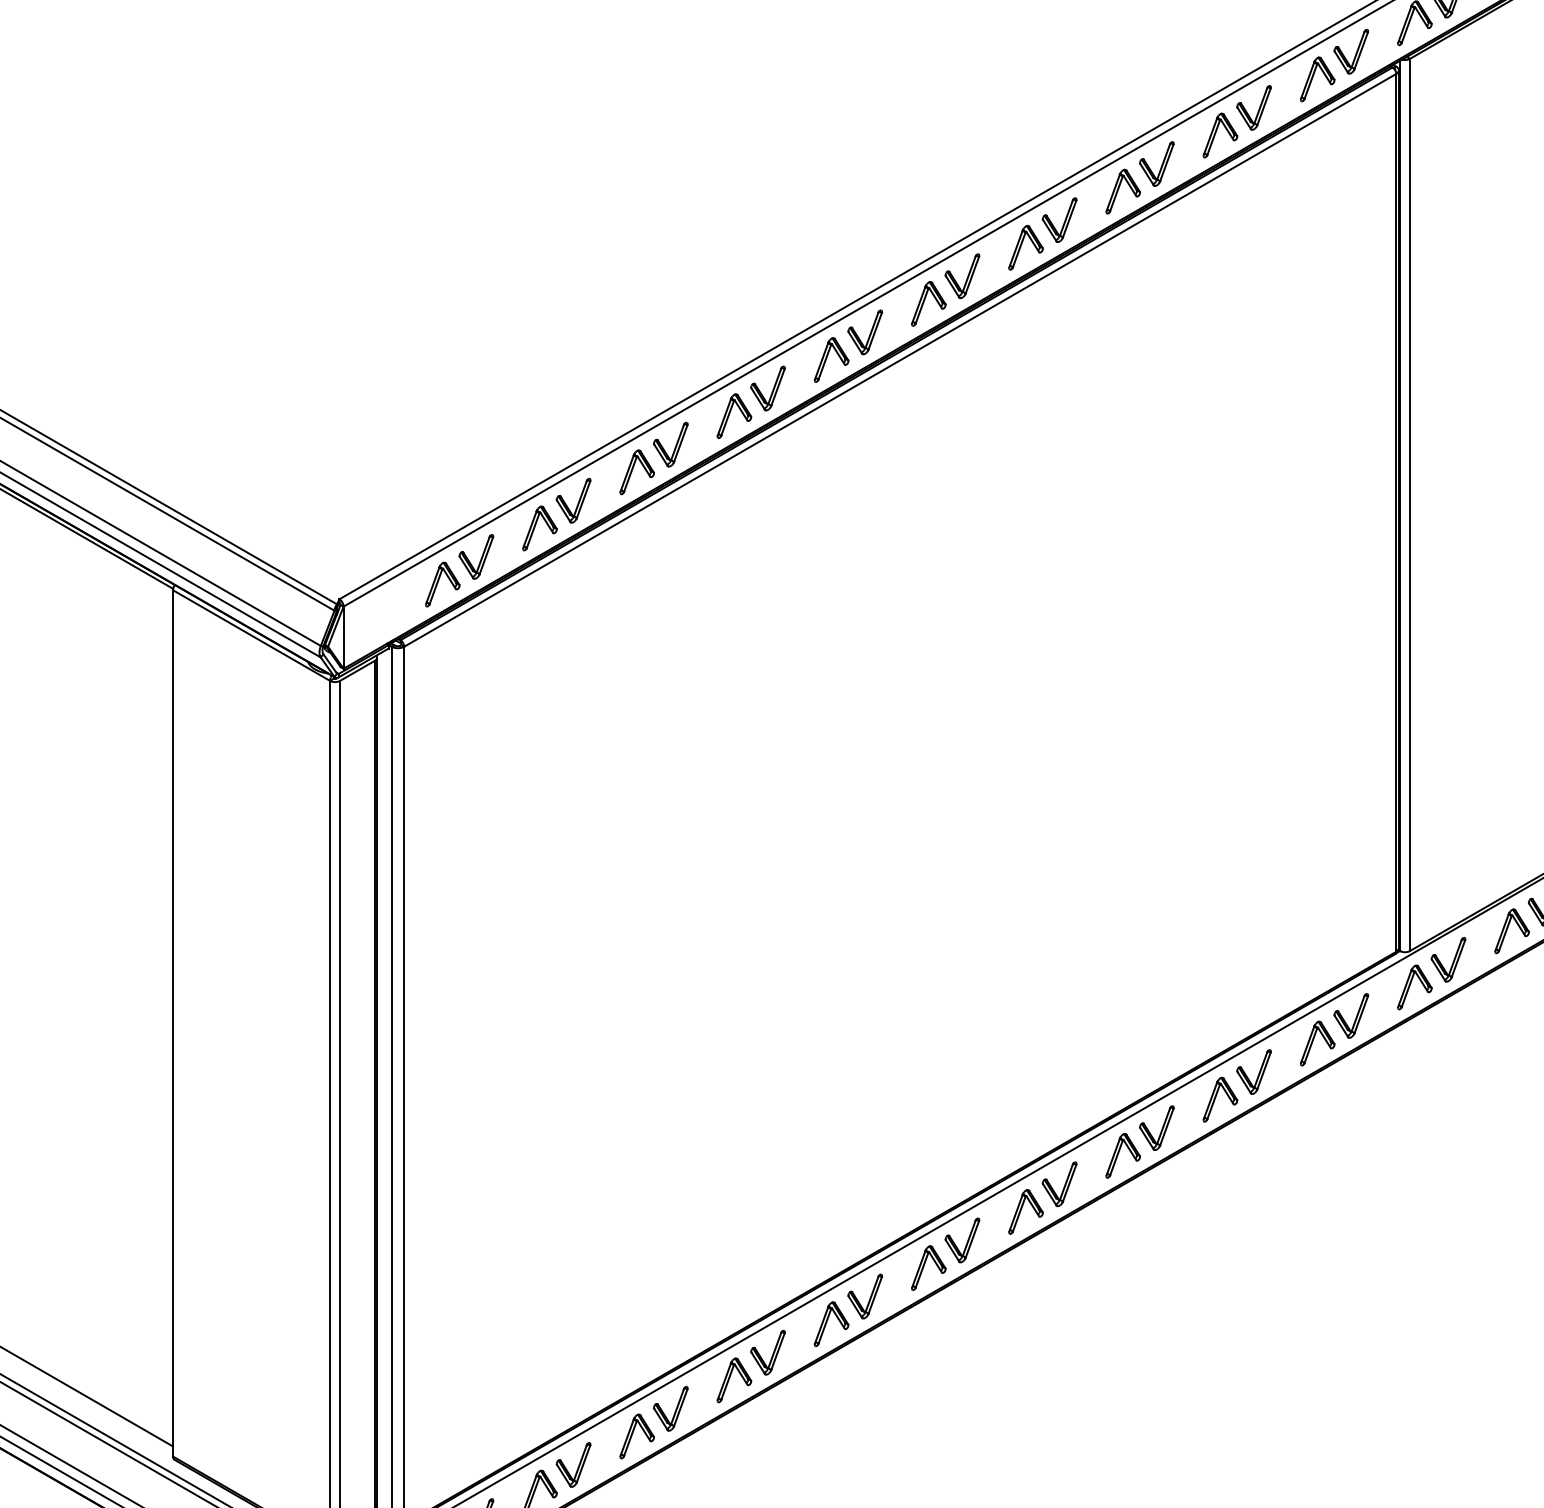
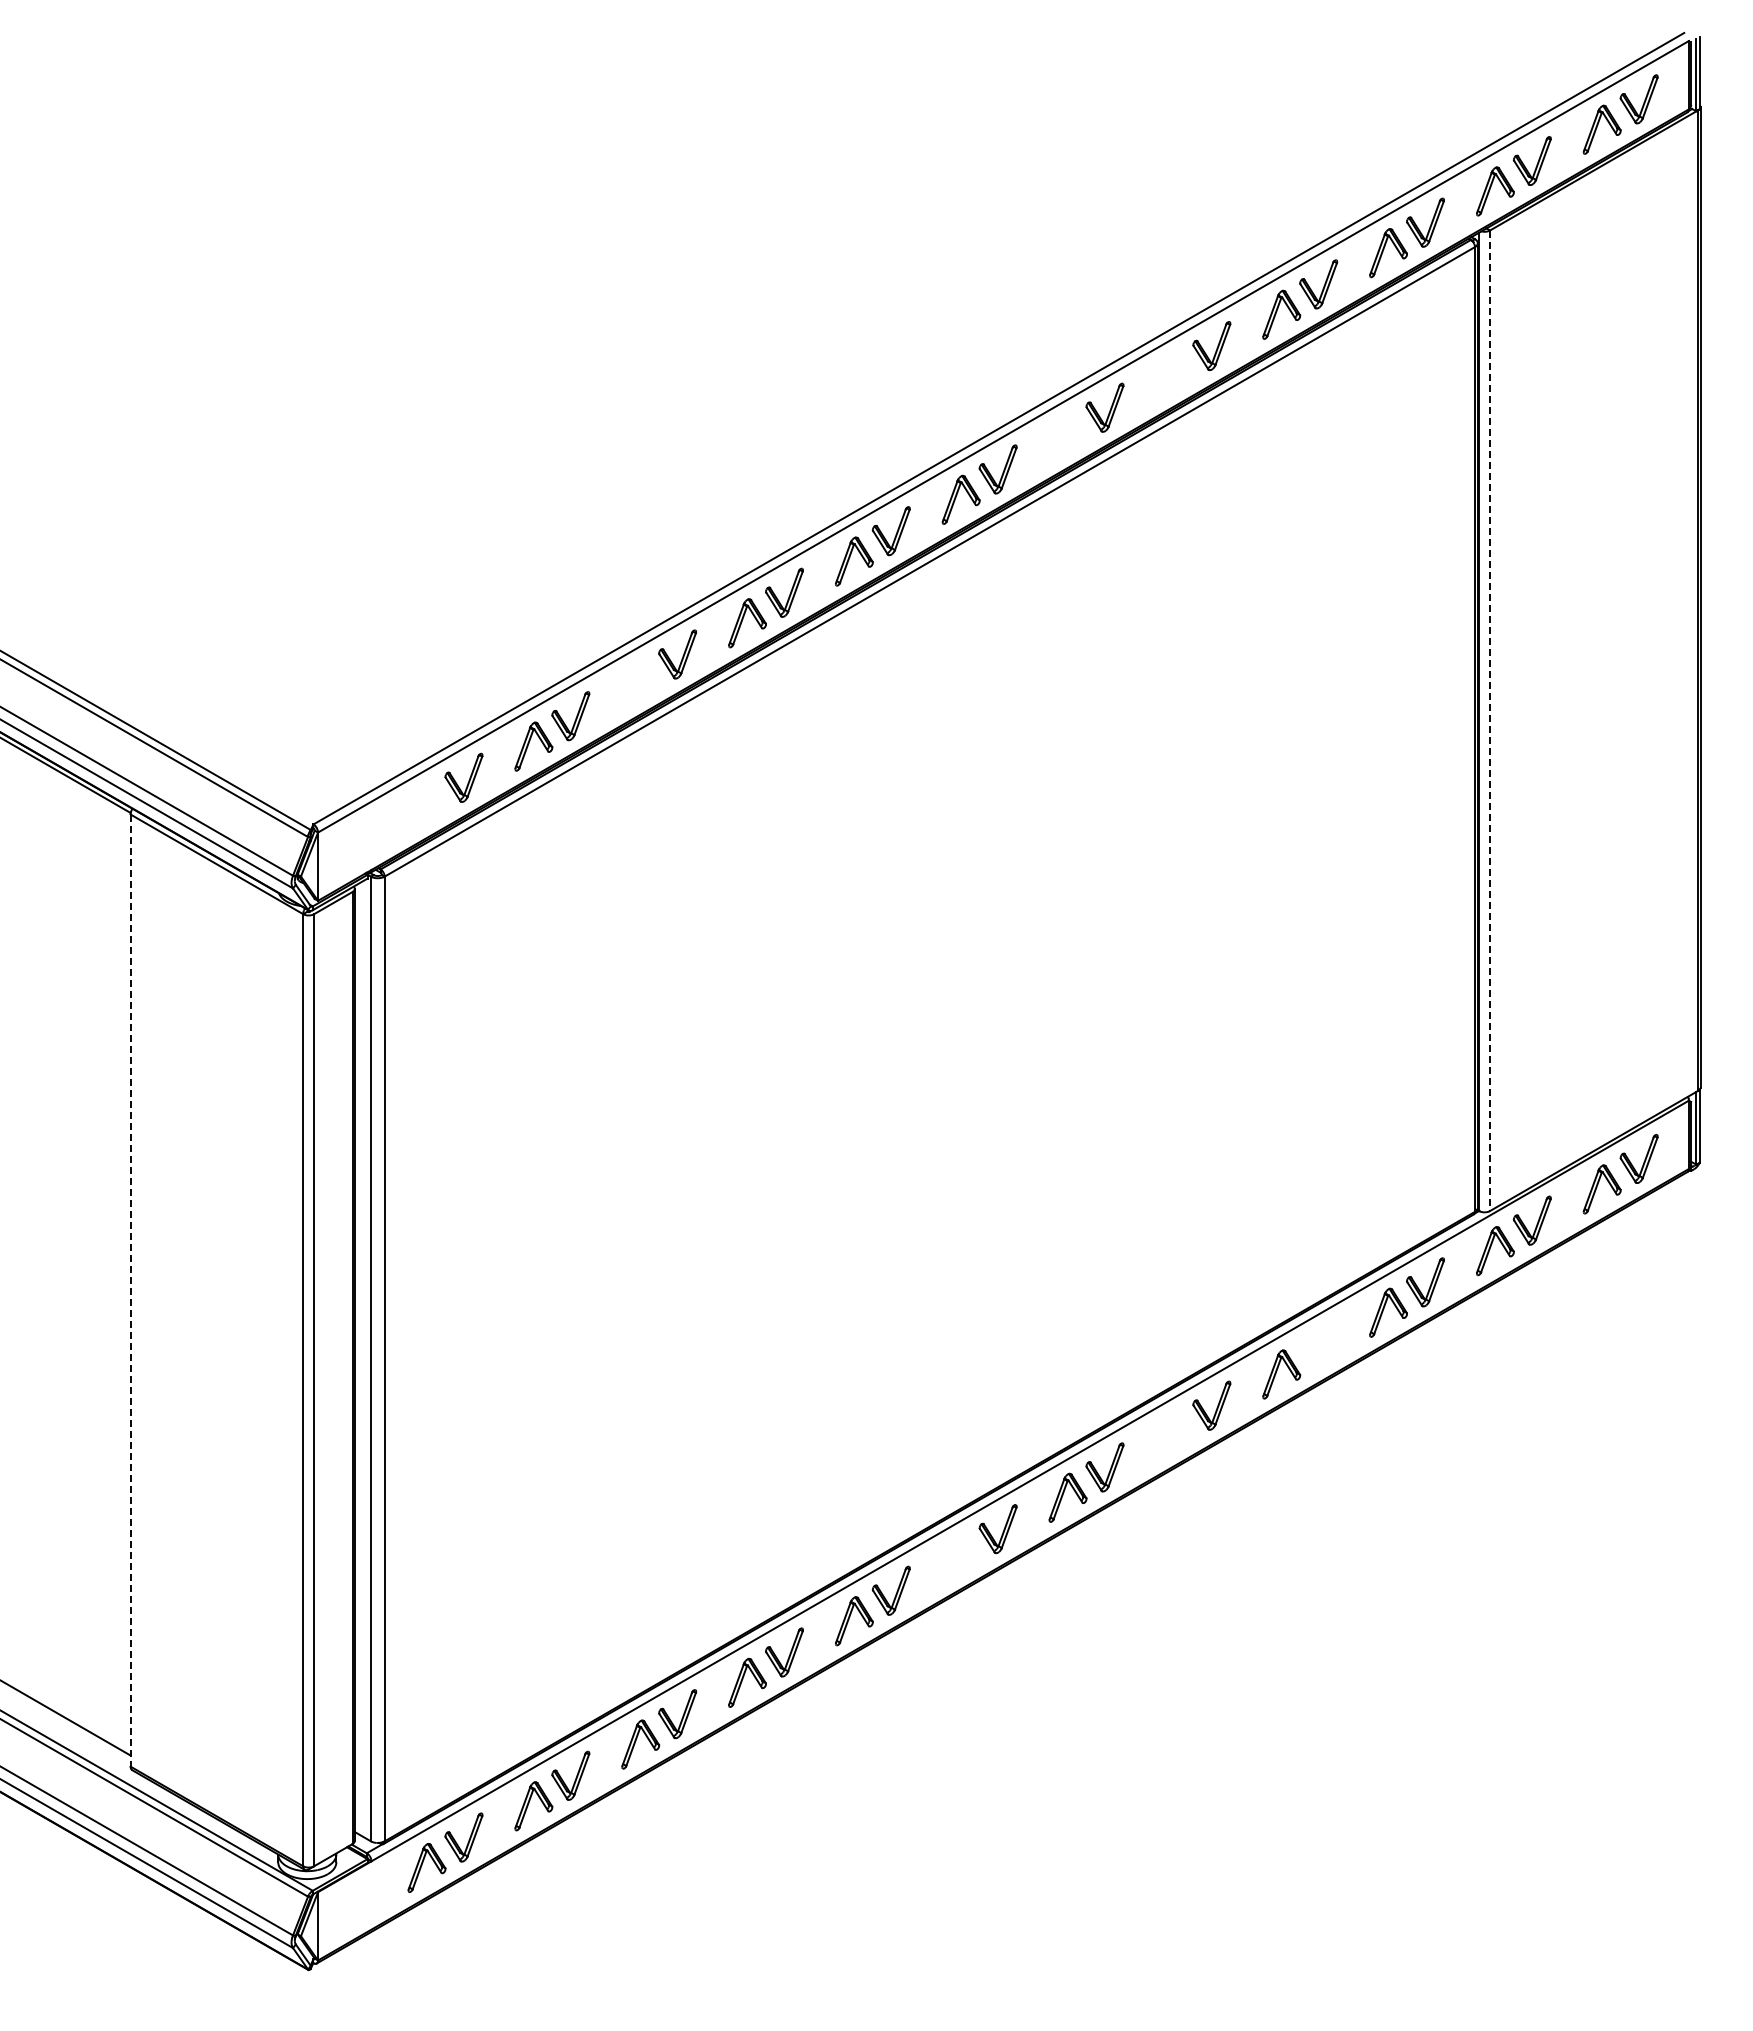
part: (1122, 191) -> (1174, 376), removed
part: (1025, 248) -> (1067, 438), removed
part: (637, 471) -> (640, 684), removed
line: (1410, 505) -> (1490, 721), solid -> dashed
part: (442, 584) -> (426, 808), removed
line: (172, 1024) -> (130, 1291), solid -> dashed
part: (1253, 1071) -> (1318, 1343), removed
part: (1122, 1156) -> (1174, 1436), removed
part: (928, 1268) -> (960, 1559), removed

